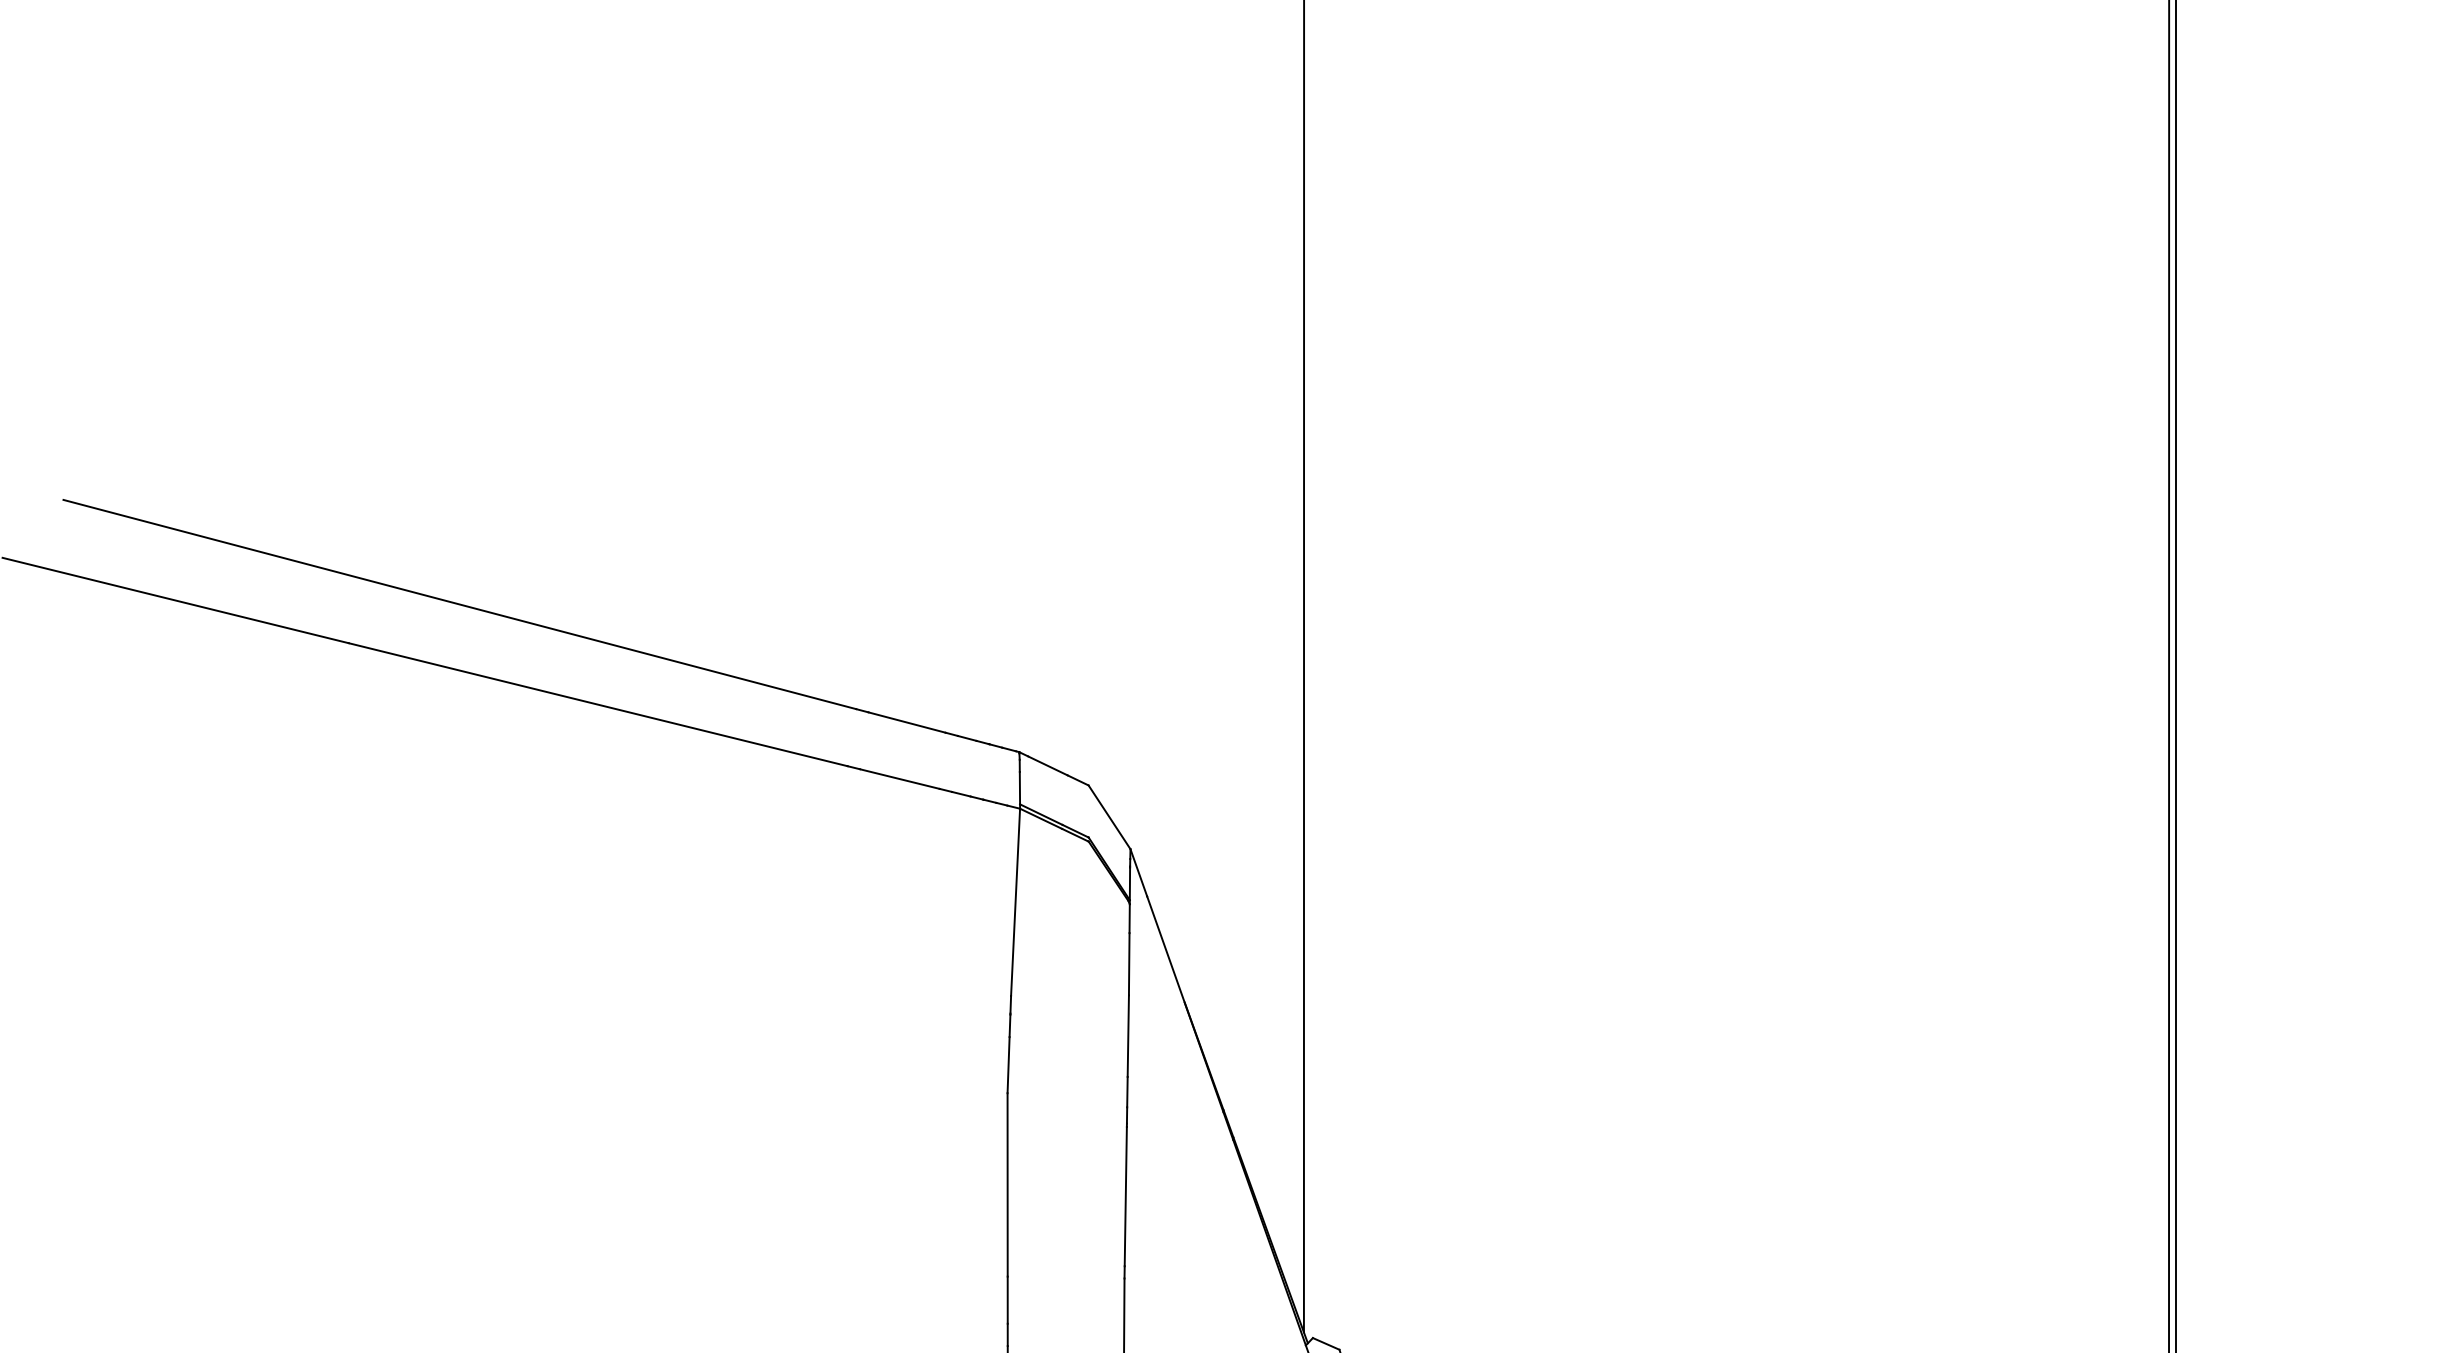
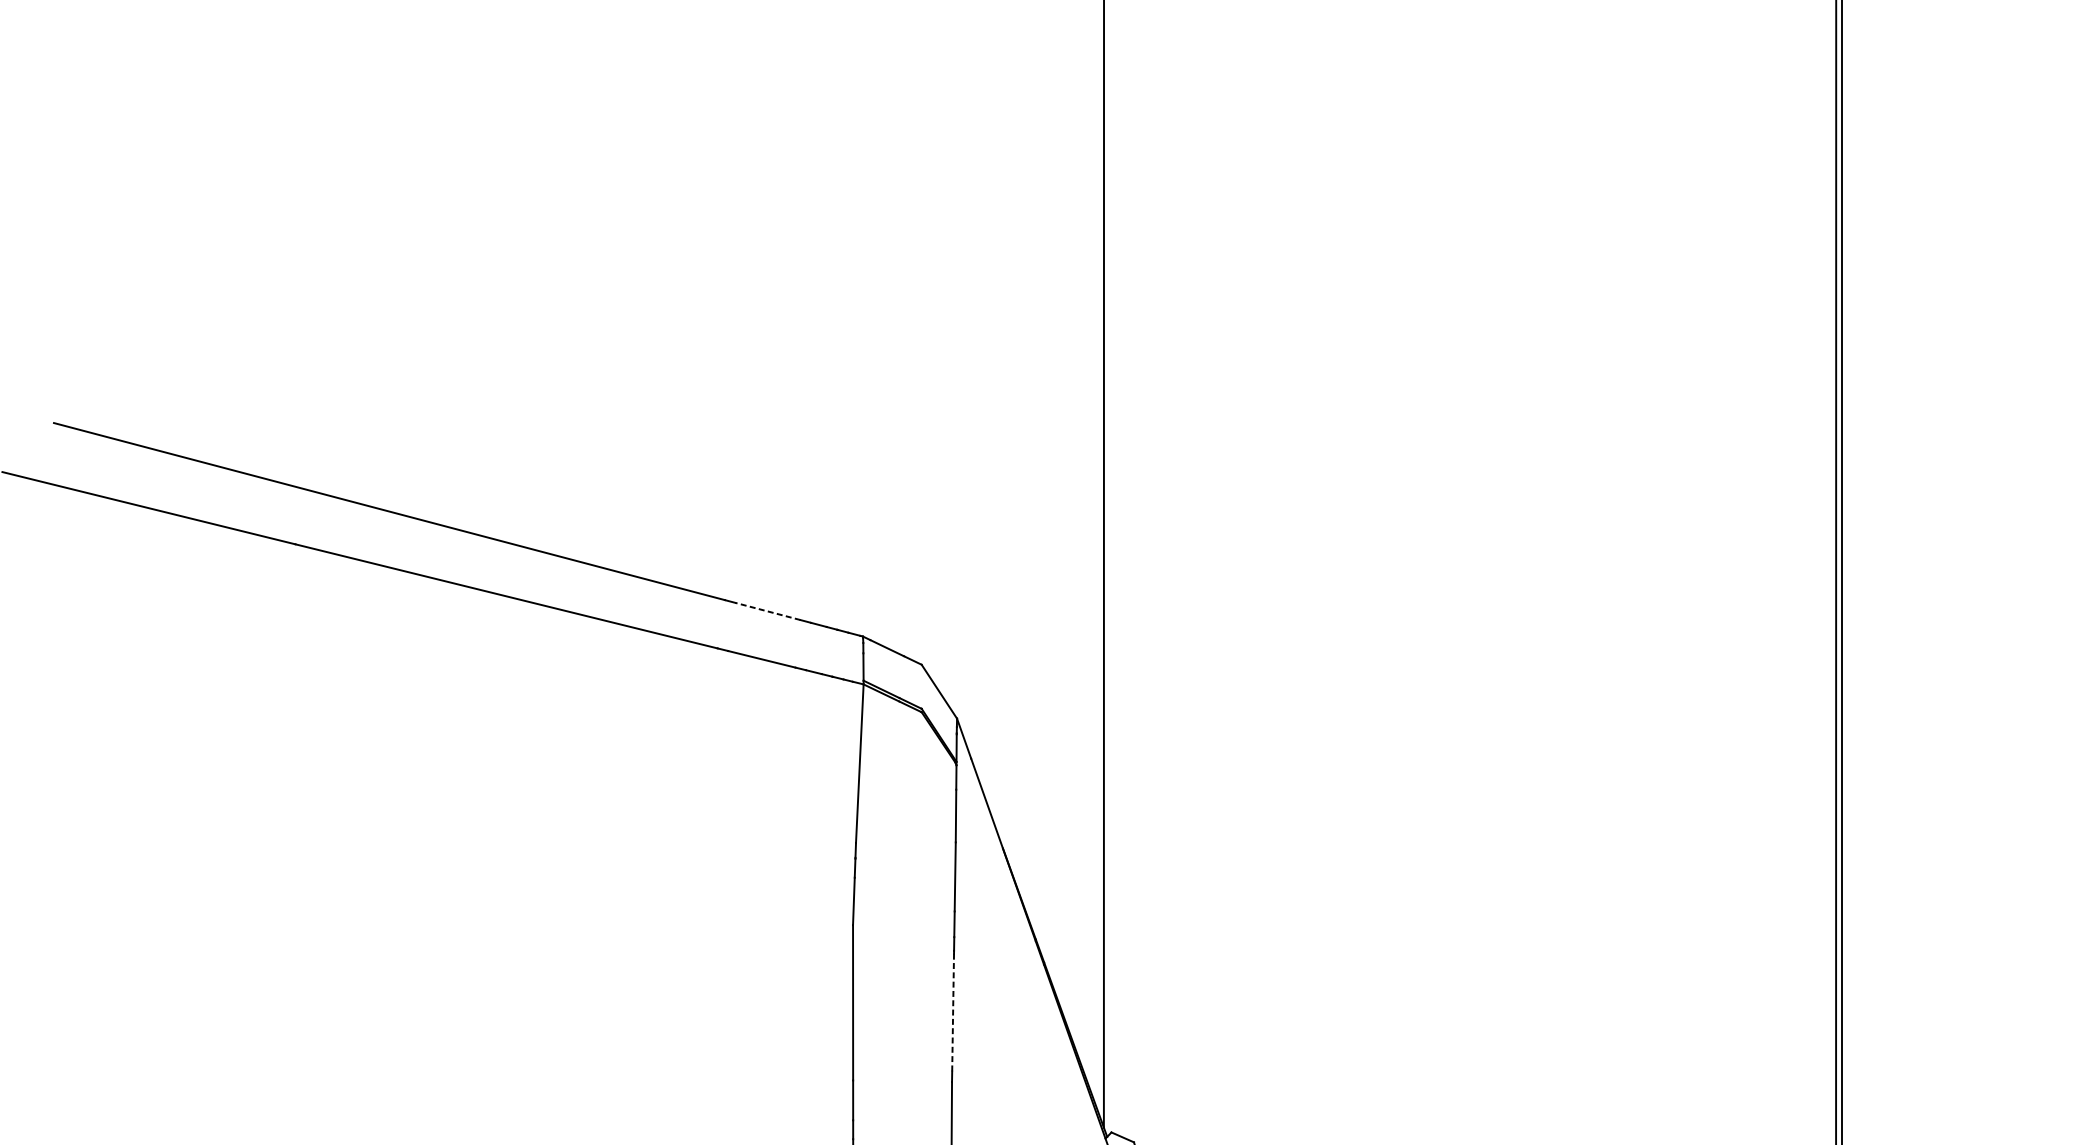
line: (907, 722) -> (768, 611), solid -> dashed
line: (1125, 1196) -> (952, 1012), solid -> dashed

